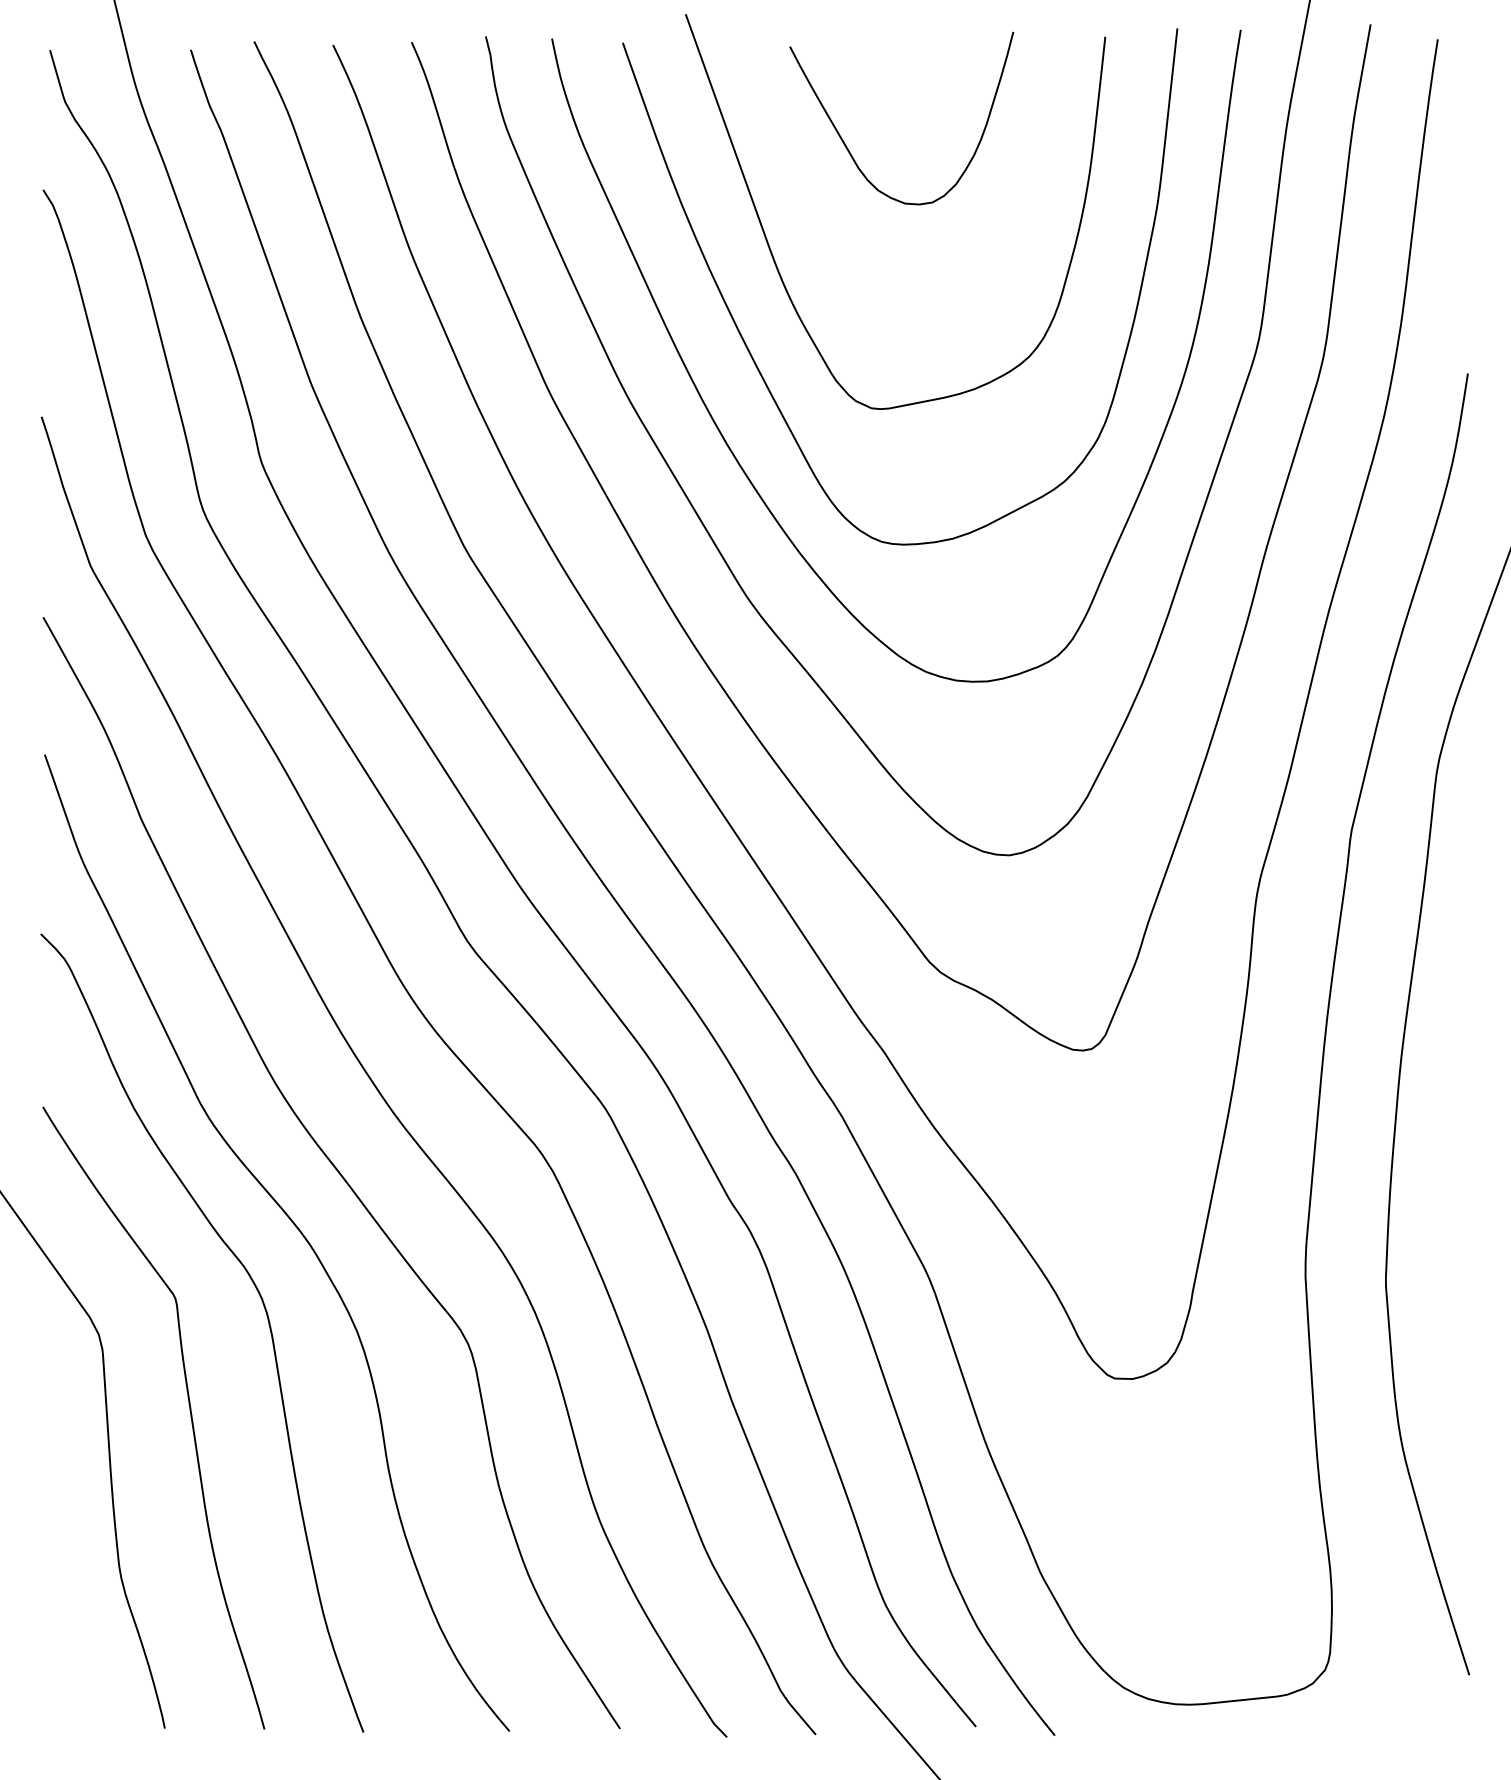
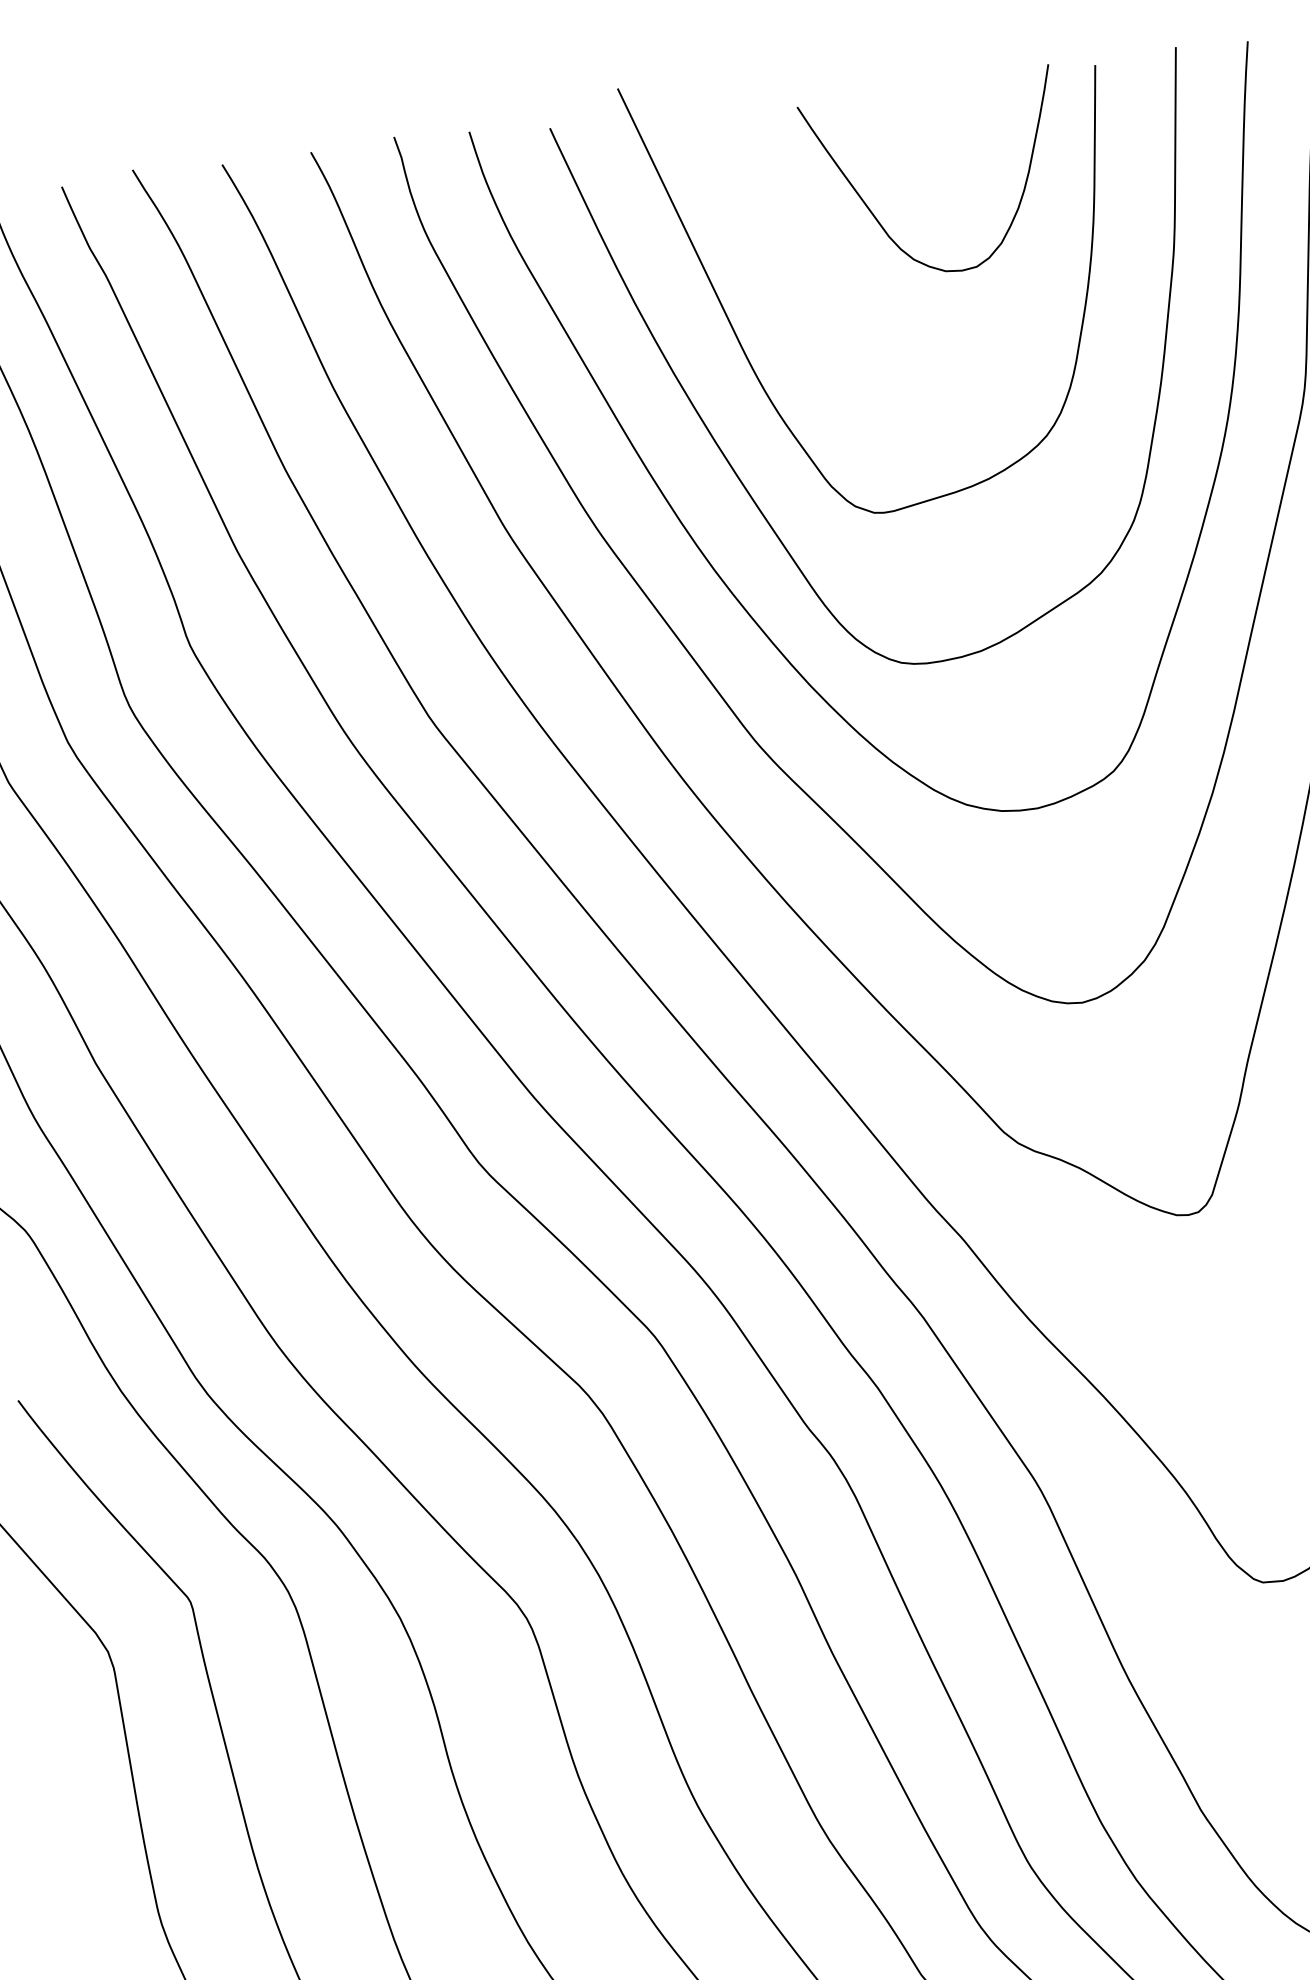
curve: (848, 148) -> (875, 215), moved

